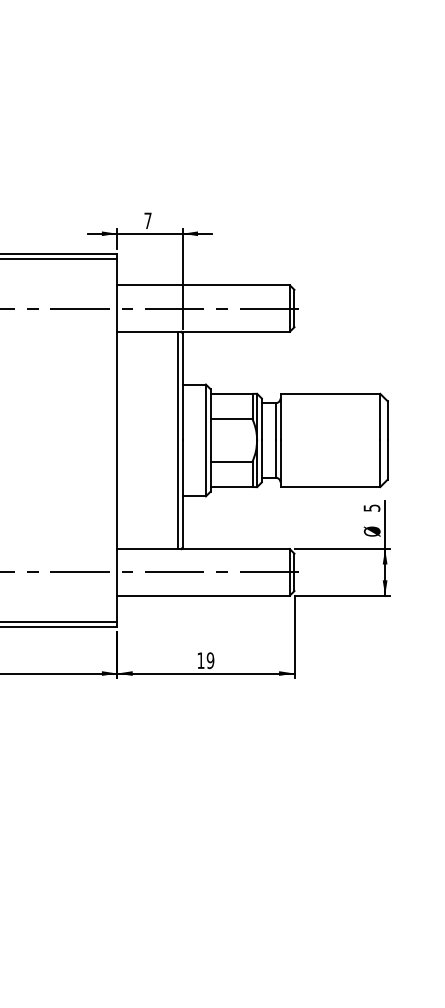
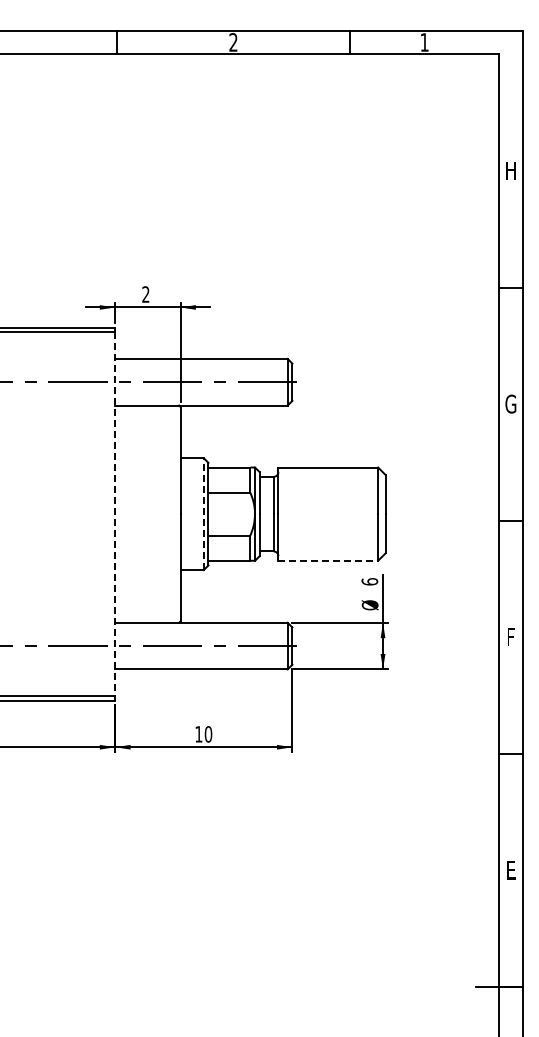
text: (147, 220) -> (145, 294), 7 -> 2
line: (177, 439) -> (175, 513), removed
line: (117, 440) -> (115, 514), solid -> dashed
line: (205, 440) -> (203, 514), solid -> dashed
line: (330, 486) -> (328, 560), solid -> dashed
text: (371, 507) -> (369, 581), 5 -> 6
text: (210, 660) -> (208, 734), 19 -> 10

